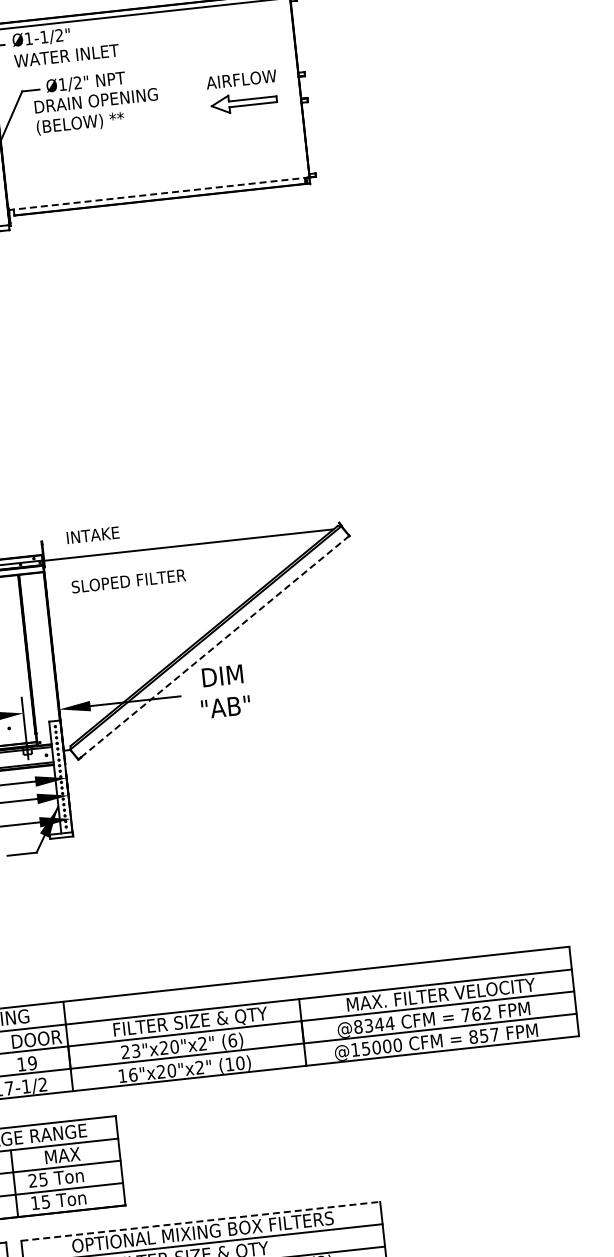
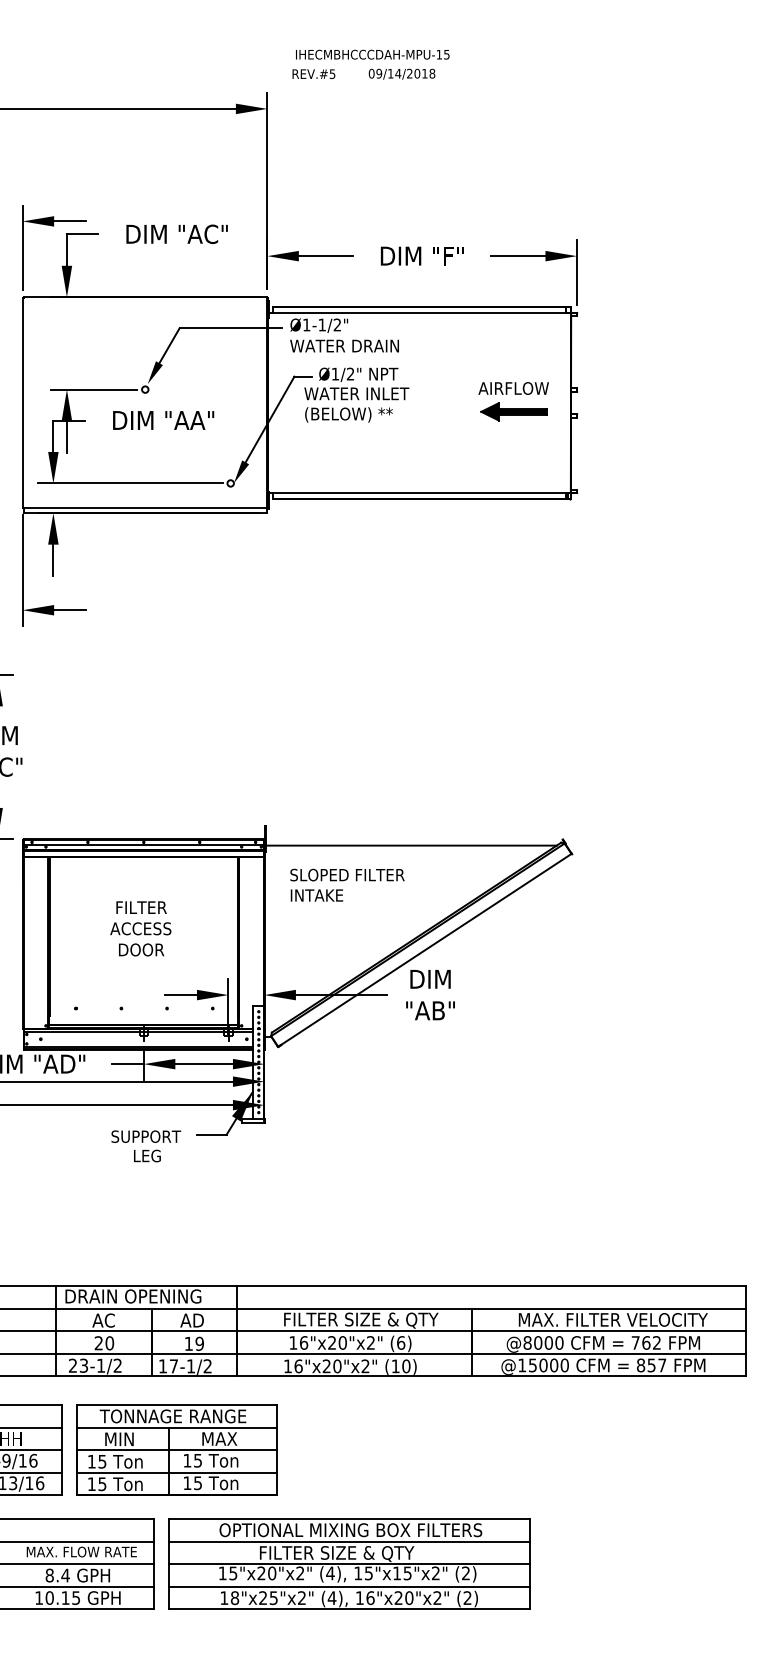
text: (99, 51) -> (375, 345), WATER INLET -> WATER DRAIN
text: (95, 100) -> (366, 393), DRAIN OPENING -> WATER INLET
fill: (243, 102) -> (513, 411), added
line: (157, 194) -> (417, 493), dashed -> solid
text: (92, 535) -> (316, 895), moved
line: (215, 646) -> (426, 949), dashed -> solid
text: (379, 1024) -> (548, 1342), @8344 -> @8000
text: (35, 1039) -> (205, 1320), DOOR -> AD
text: (130, 1051) -> (298, 1342), 23"x20"x2" -> 16"x20"x2"
text: (32, 1180) -> (187, 1460), 25 -> 15
line: (201, 1221) -> (350, 1519), dashed -> solid

